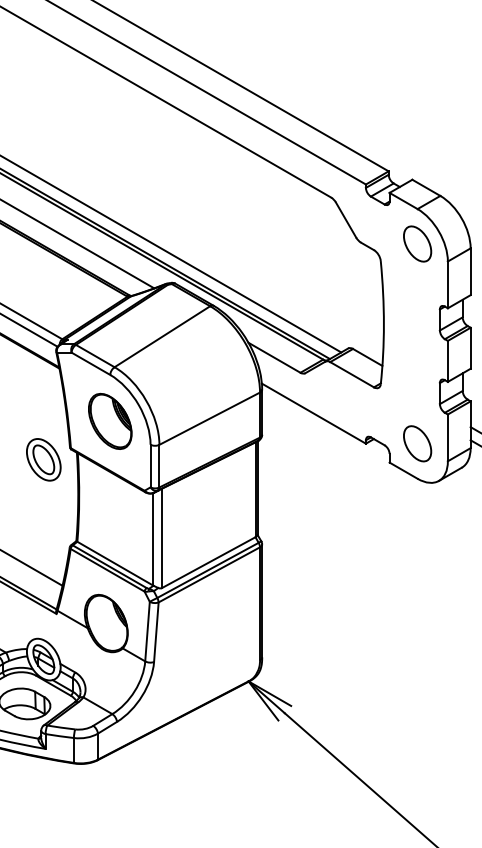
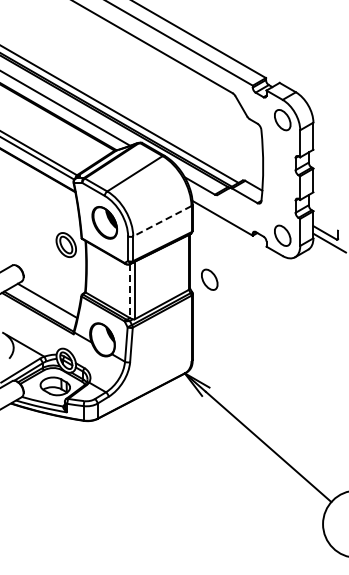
line: (209, 419) -> (162, 221), solid -> dashed
part: (291, 519) -> (209, 279), added
line: (152, 540) -> (129, 291), solid -> dashed

